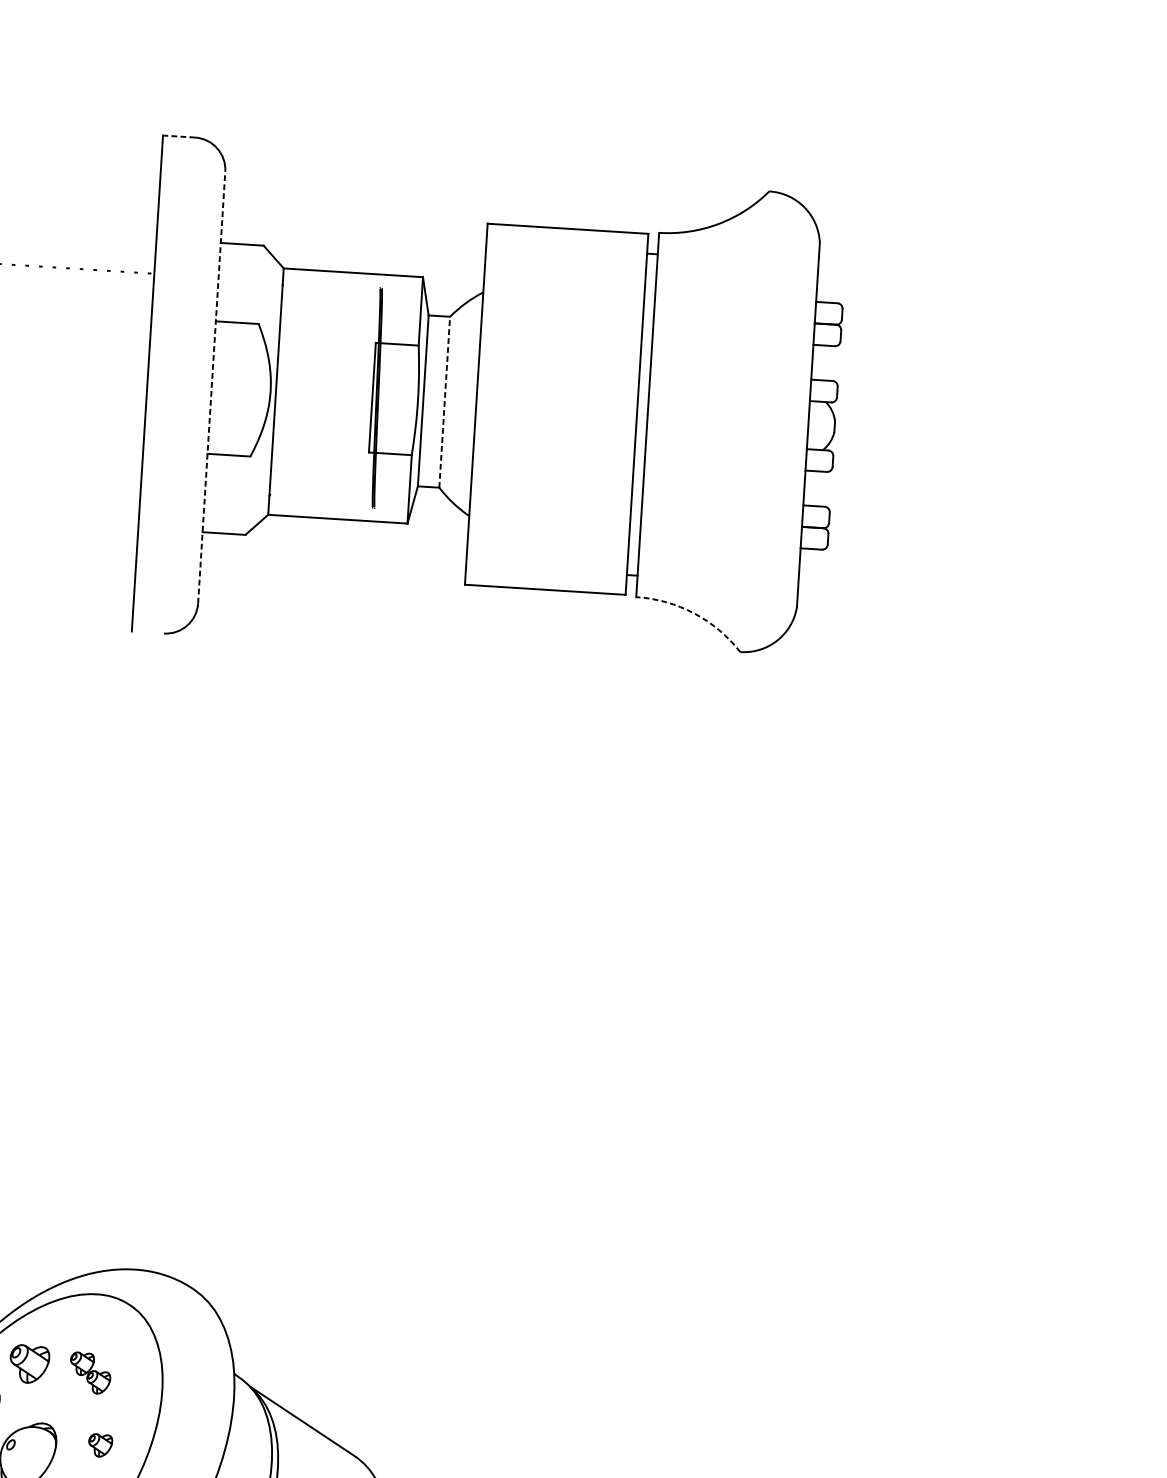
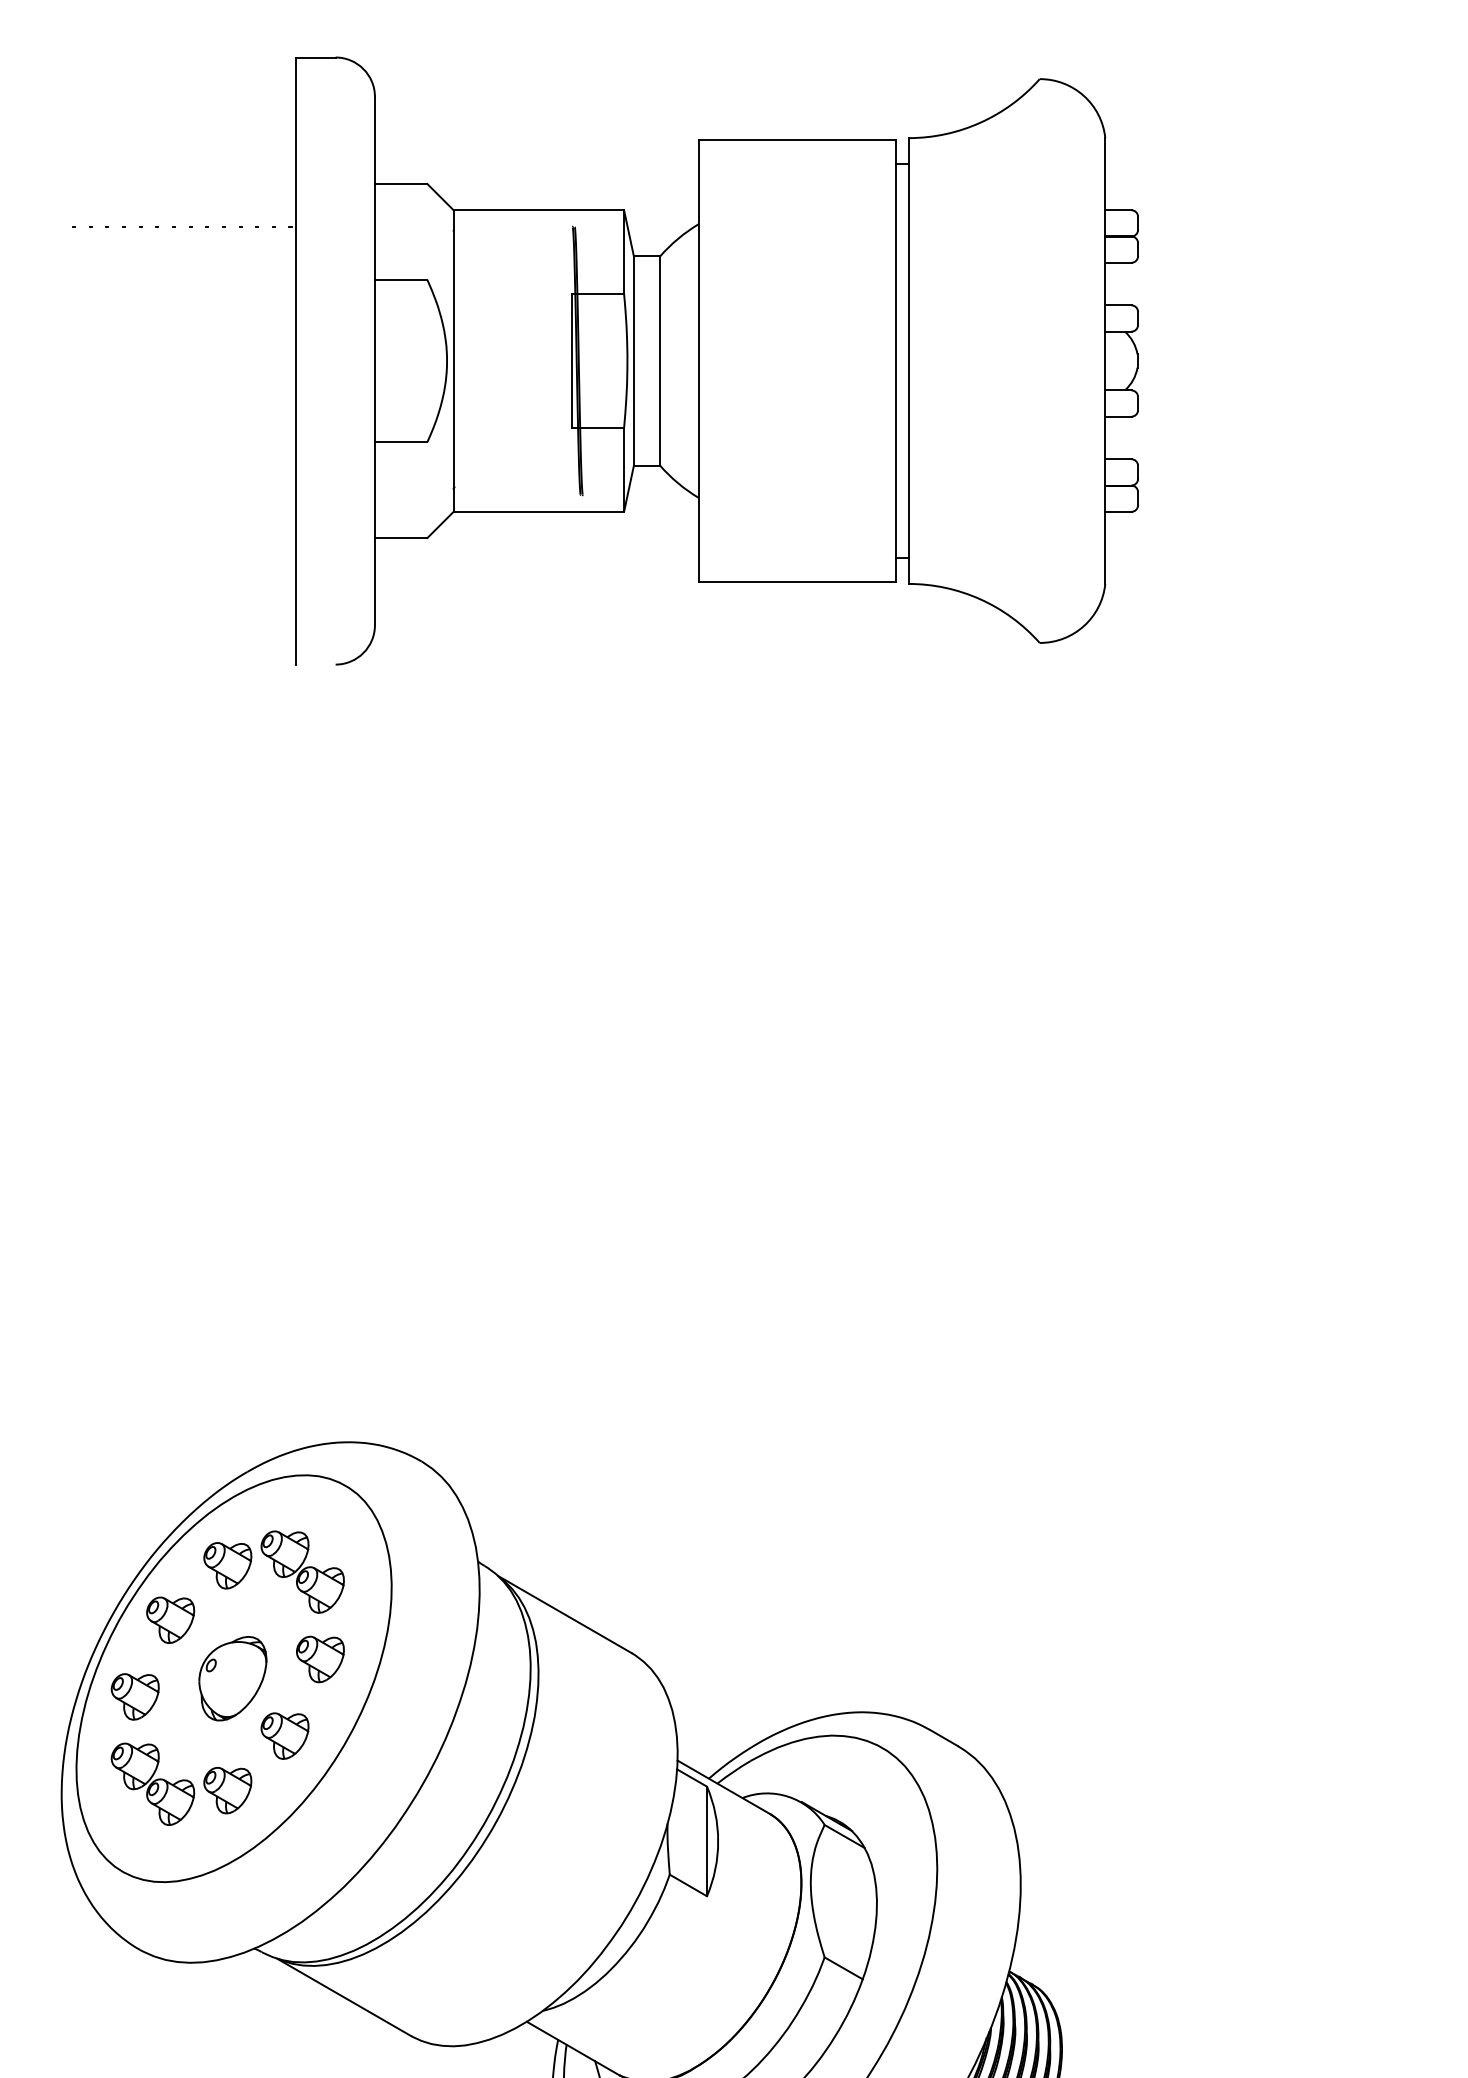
line: (178, 136) -> (315, 57), dashed -> solid
line: (211, 387) -> (374, 360), dashed -> solid
line: (444, 402) -> (660, 361), dashed -> solid
arc: (694, 613) -> (980, 599), dashed -> solid
part: (90, 1372) -> (302, 1571), size x1.67
part: (100, 1445) -> (320, 1659), size x1.67

